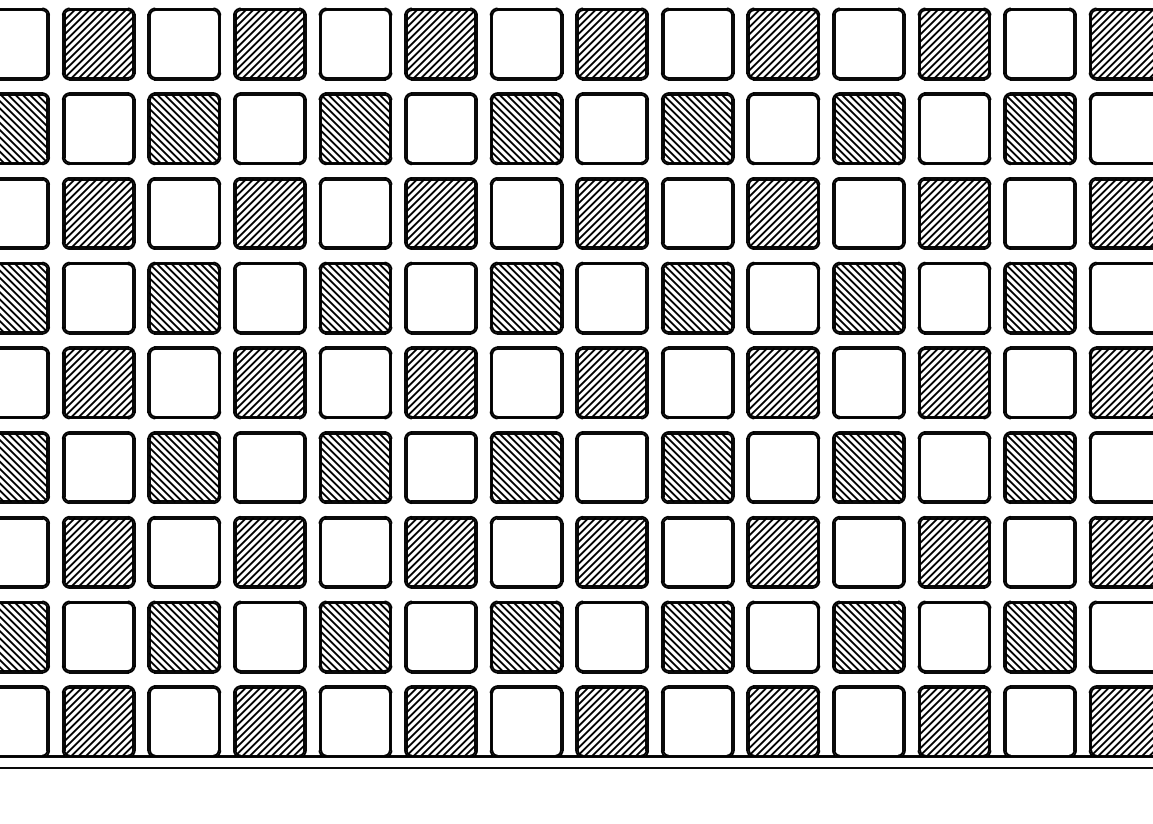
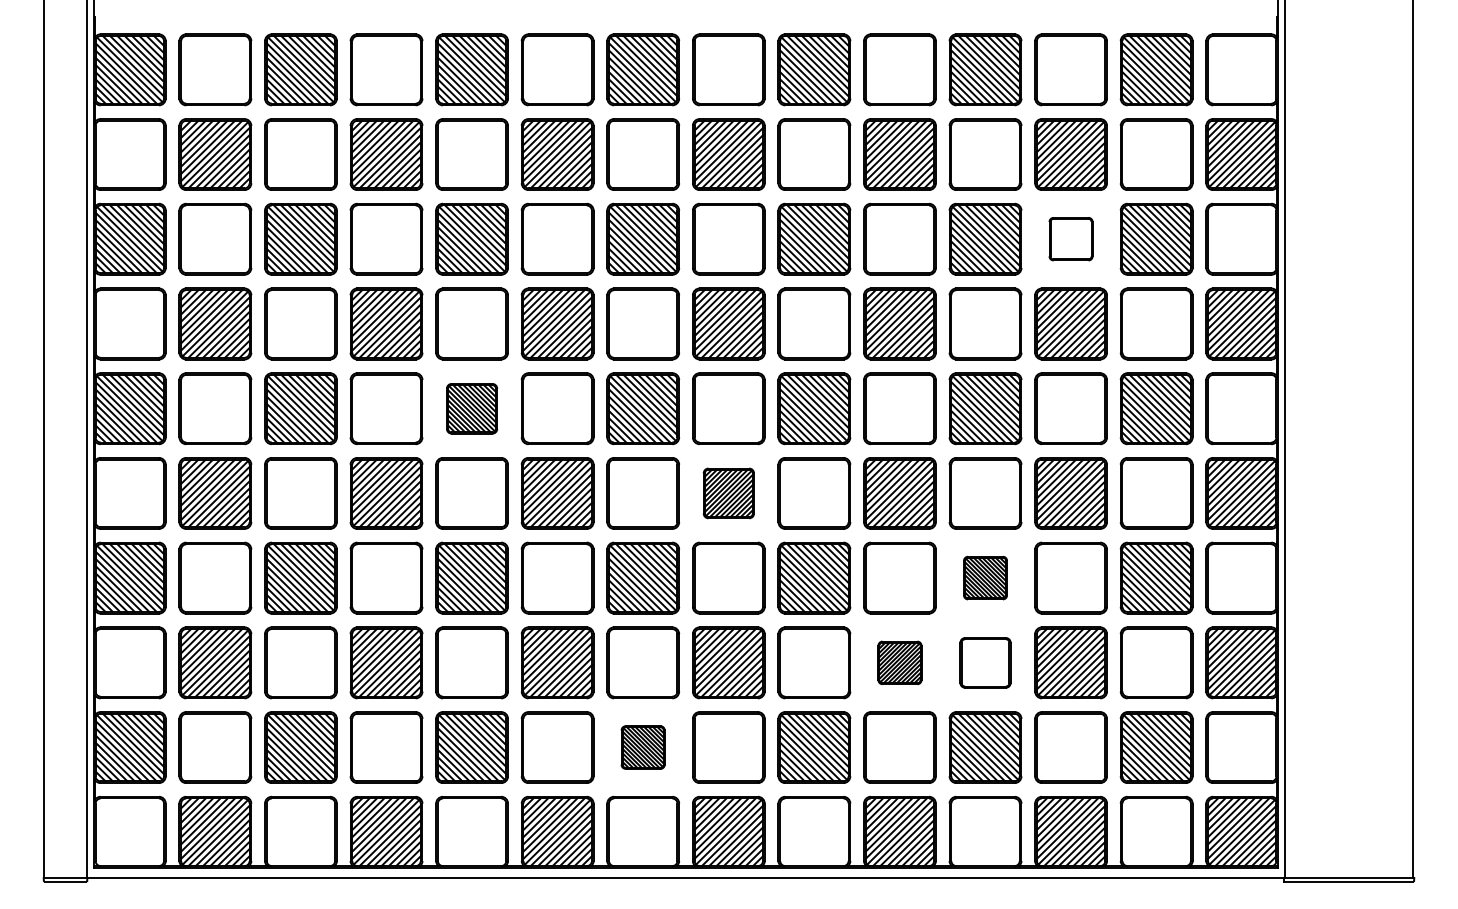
part: (953, 127) -> (1070, 238), size x0.6
part: (354, 297) -> (471, 408), size x0.7
part: (611, 382) -> (728, 493), size x0.7
part: (868, 466) -> (985, 577), size x0.6
part: (782, 551) -> (899, 662), size x0.6
part: (868, 551) -> (985, 662), size x0.7
part: (525, 636) -> (642, 747), size x0.6

